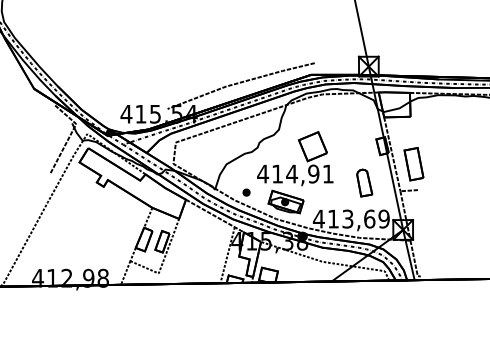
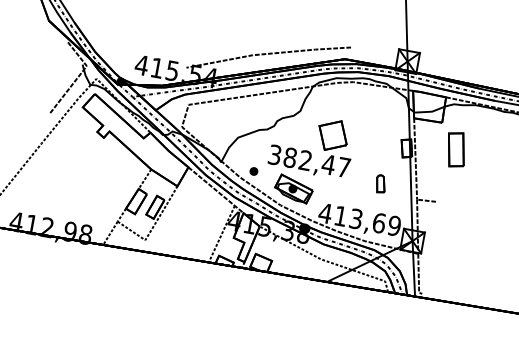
part: (413, 164) -> (455, 150), moved
text: (295, 173) -> (309, 160), 414,91 -> 382,47
part: (364, 182) -> (380, 183), size x0.6

